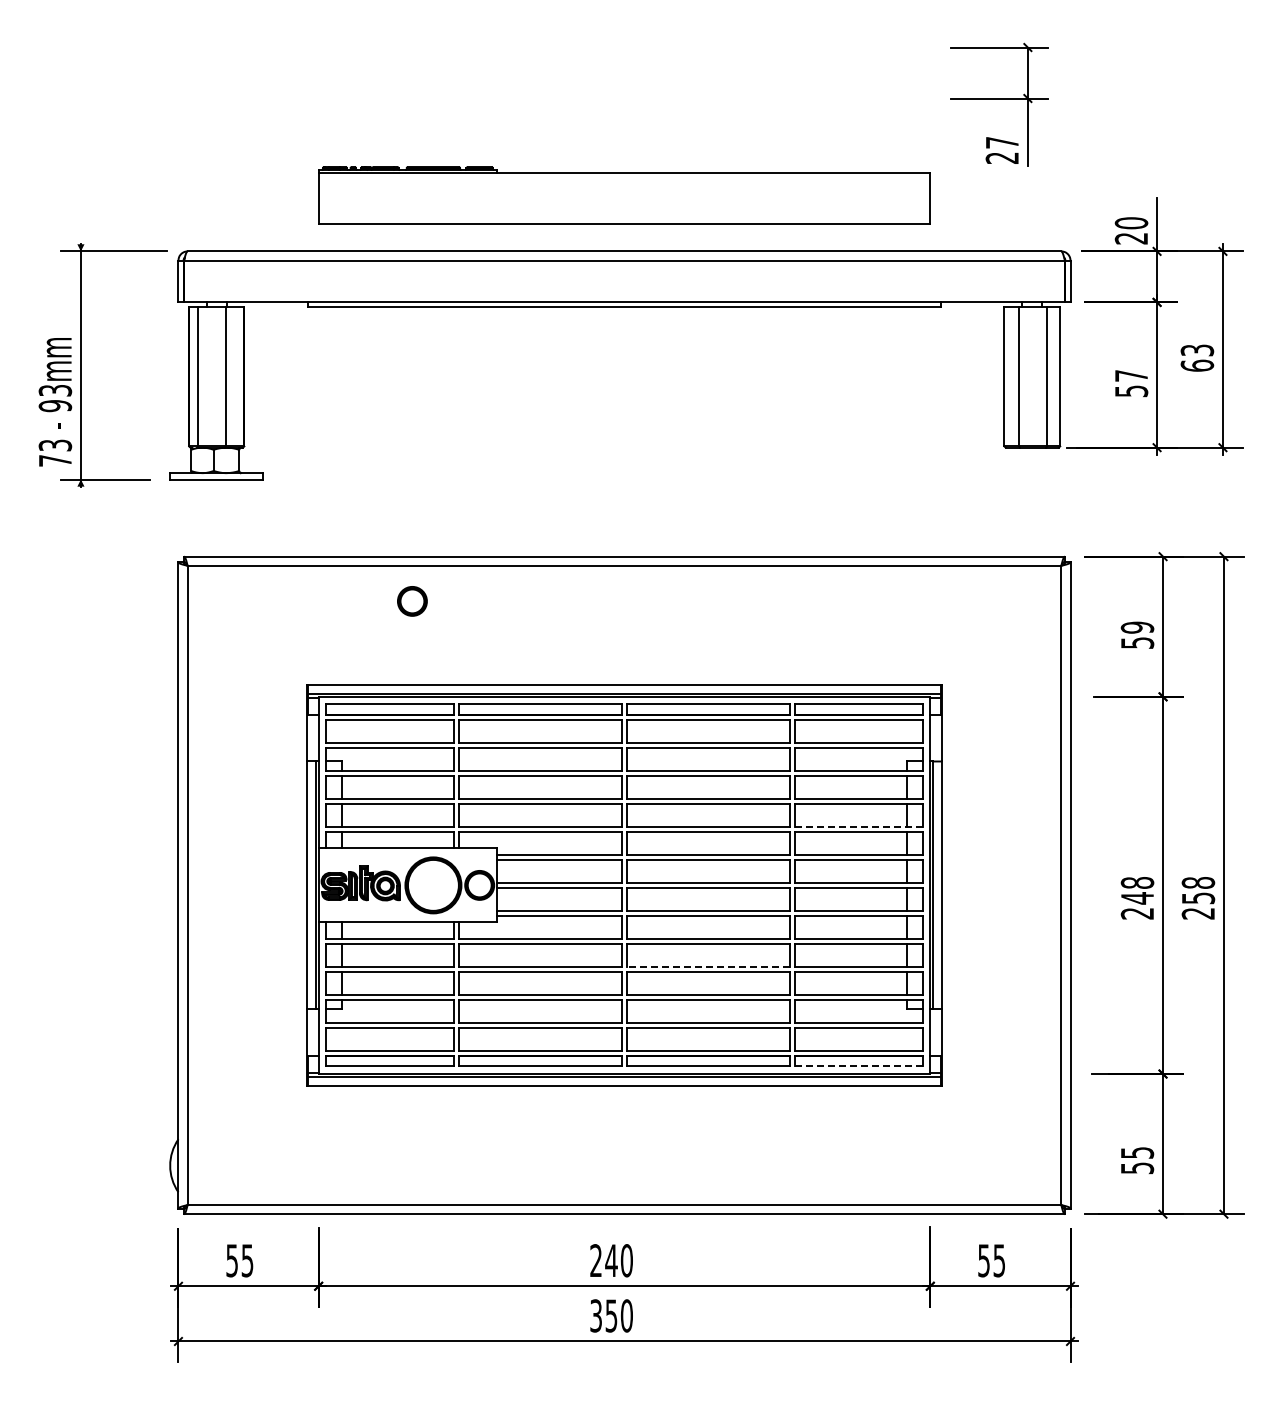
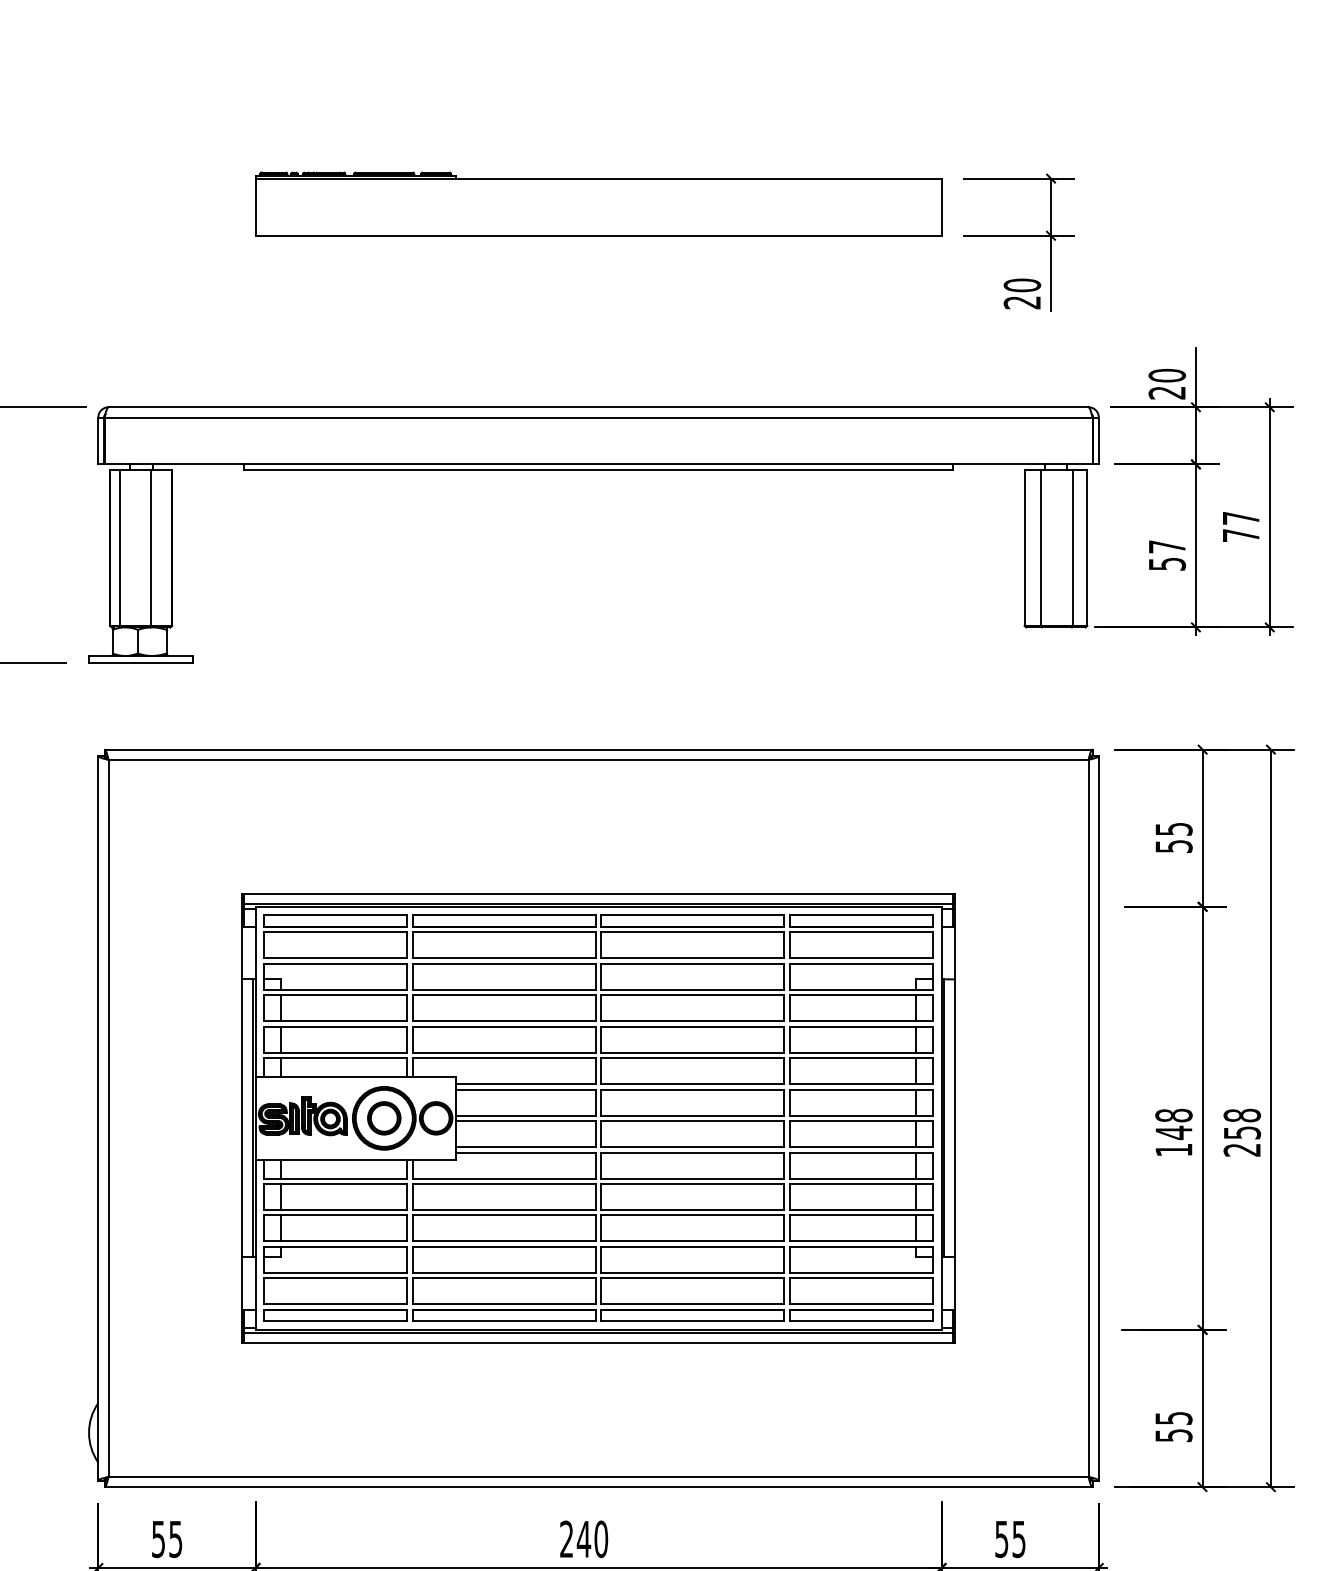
text: (1002, 142) -> (1022, 285), 27 -> 20
part: (624, 195) -> (598, 204), moved
text: (1197, 357) -> (1241, 526), 63 -> 77
part: (412, 601) -> (384, 1118), moved
text: (1137, 627) -> (1173, 829), 59 -> 55
line: (858, 826) -> (861, 1052), dashed -> solid
text: (1136, 913) -> (1172, 1149), 248 -> 148
line: (708, 967) -> (692, 1210), dashed -> solid
line: (858, 1066) -> (861, 1321), dashed -> solid

